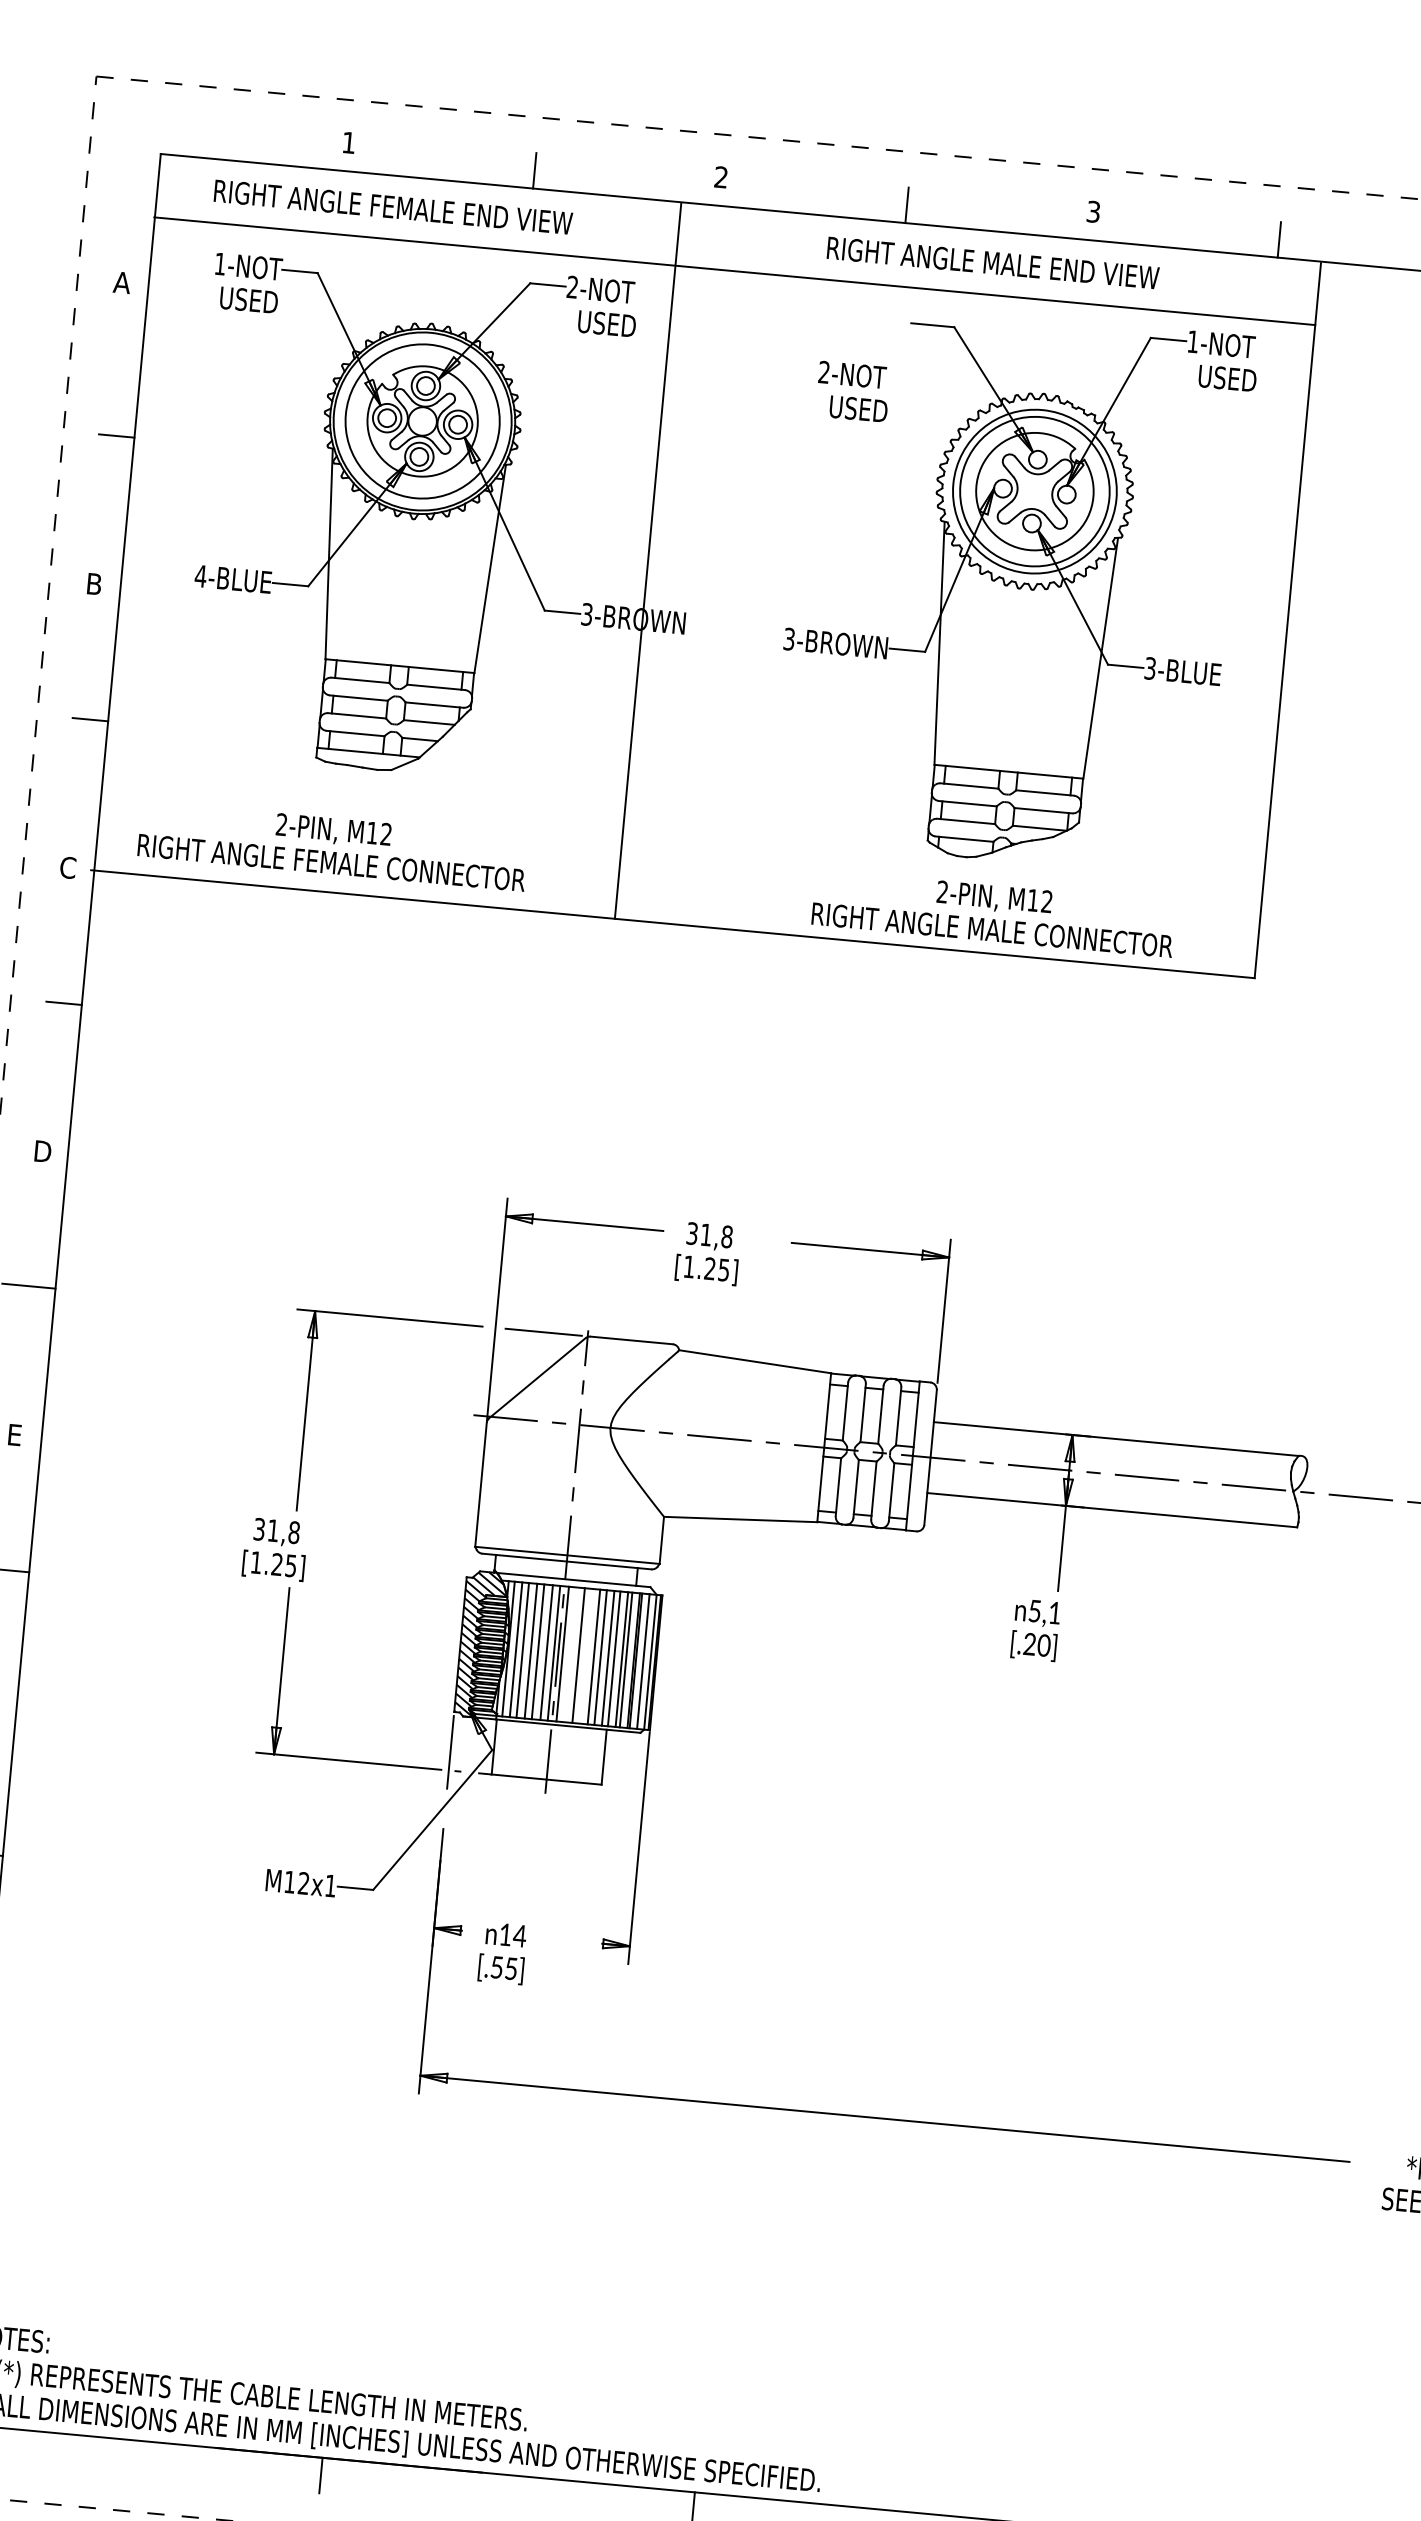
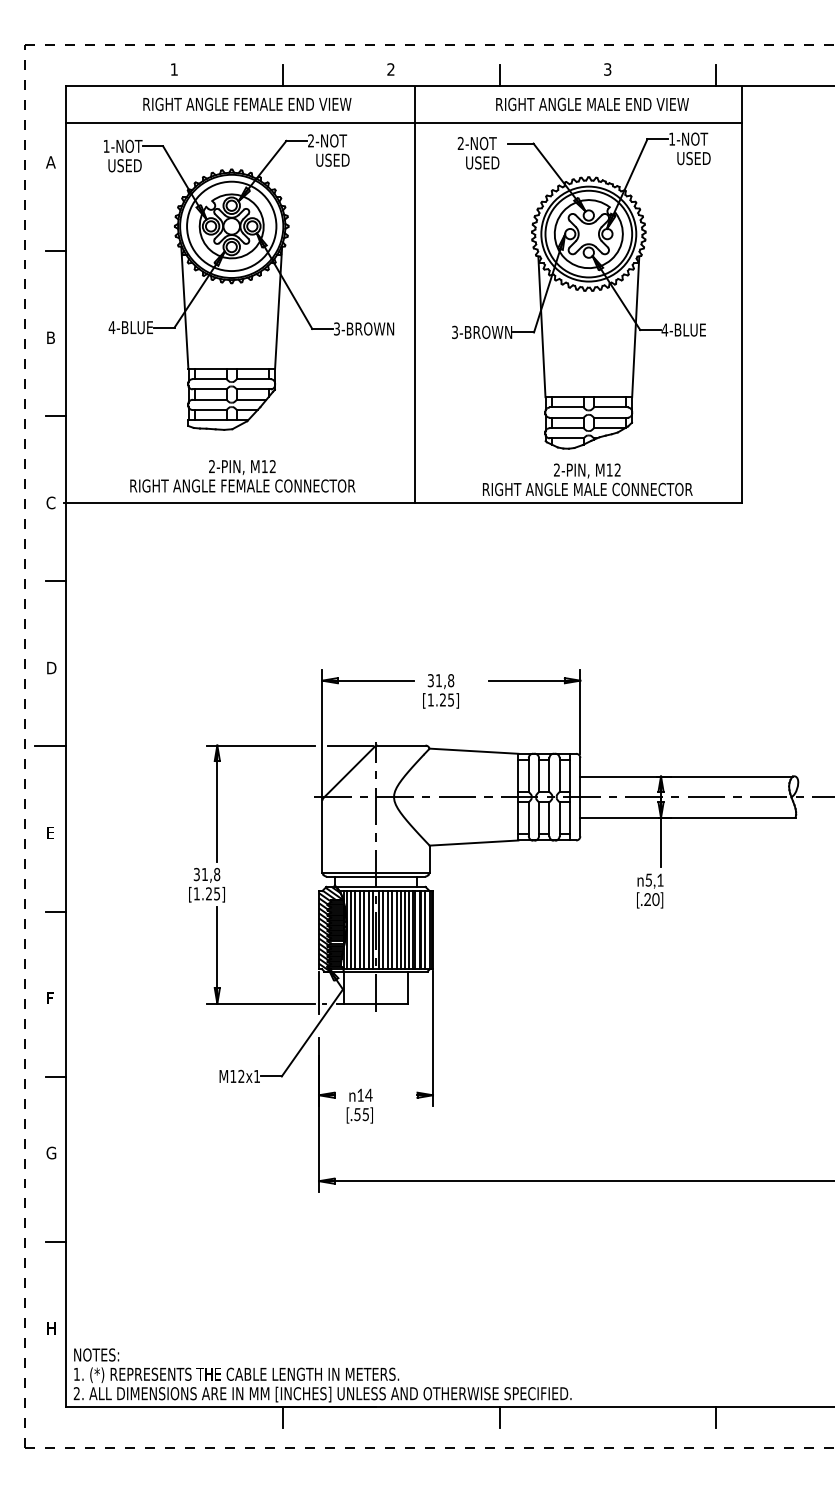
text: (393, 205) -> (247, 103), moved
text: (993, 263) -> (592, 104), moved
text: (852, 392) -> (478, 153), moved
line: (648, 560) -> (415, 294), moved
text: (1149, 667) -> (664, 329), 3-BLUE -> 4-BLUE
text: (332, 846) -> (242, 476), moved
line: (569, 1655) -> (382, 930), added
line: (584, 1656) -> (391, 930), added

